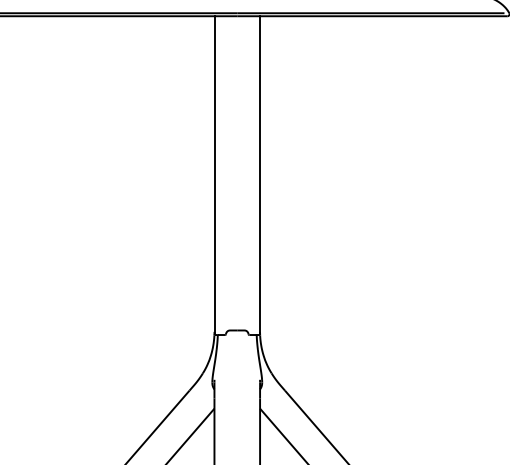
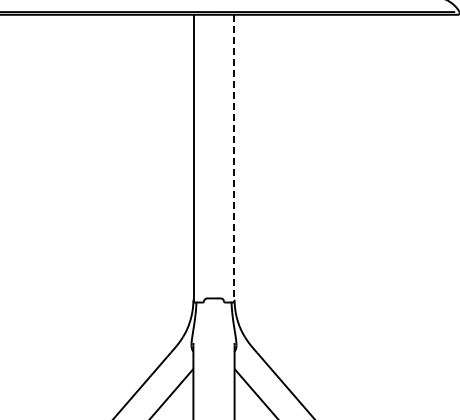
line: (259, 175) -> (234, 158), solid -> dashed

